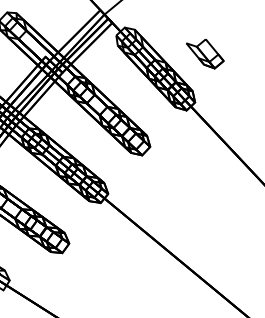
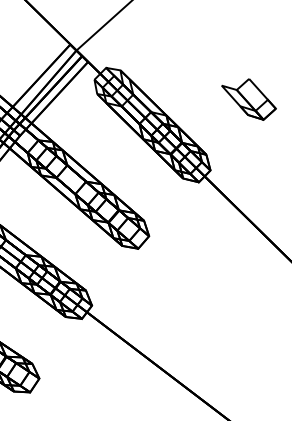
part: (205, 54) -> (249, 100), moved

